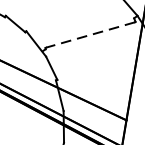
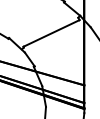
line: (90, 35) -> (51, 33), dashed -> solid

